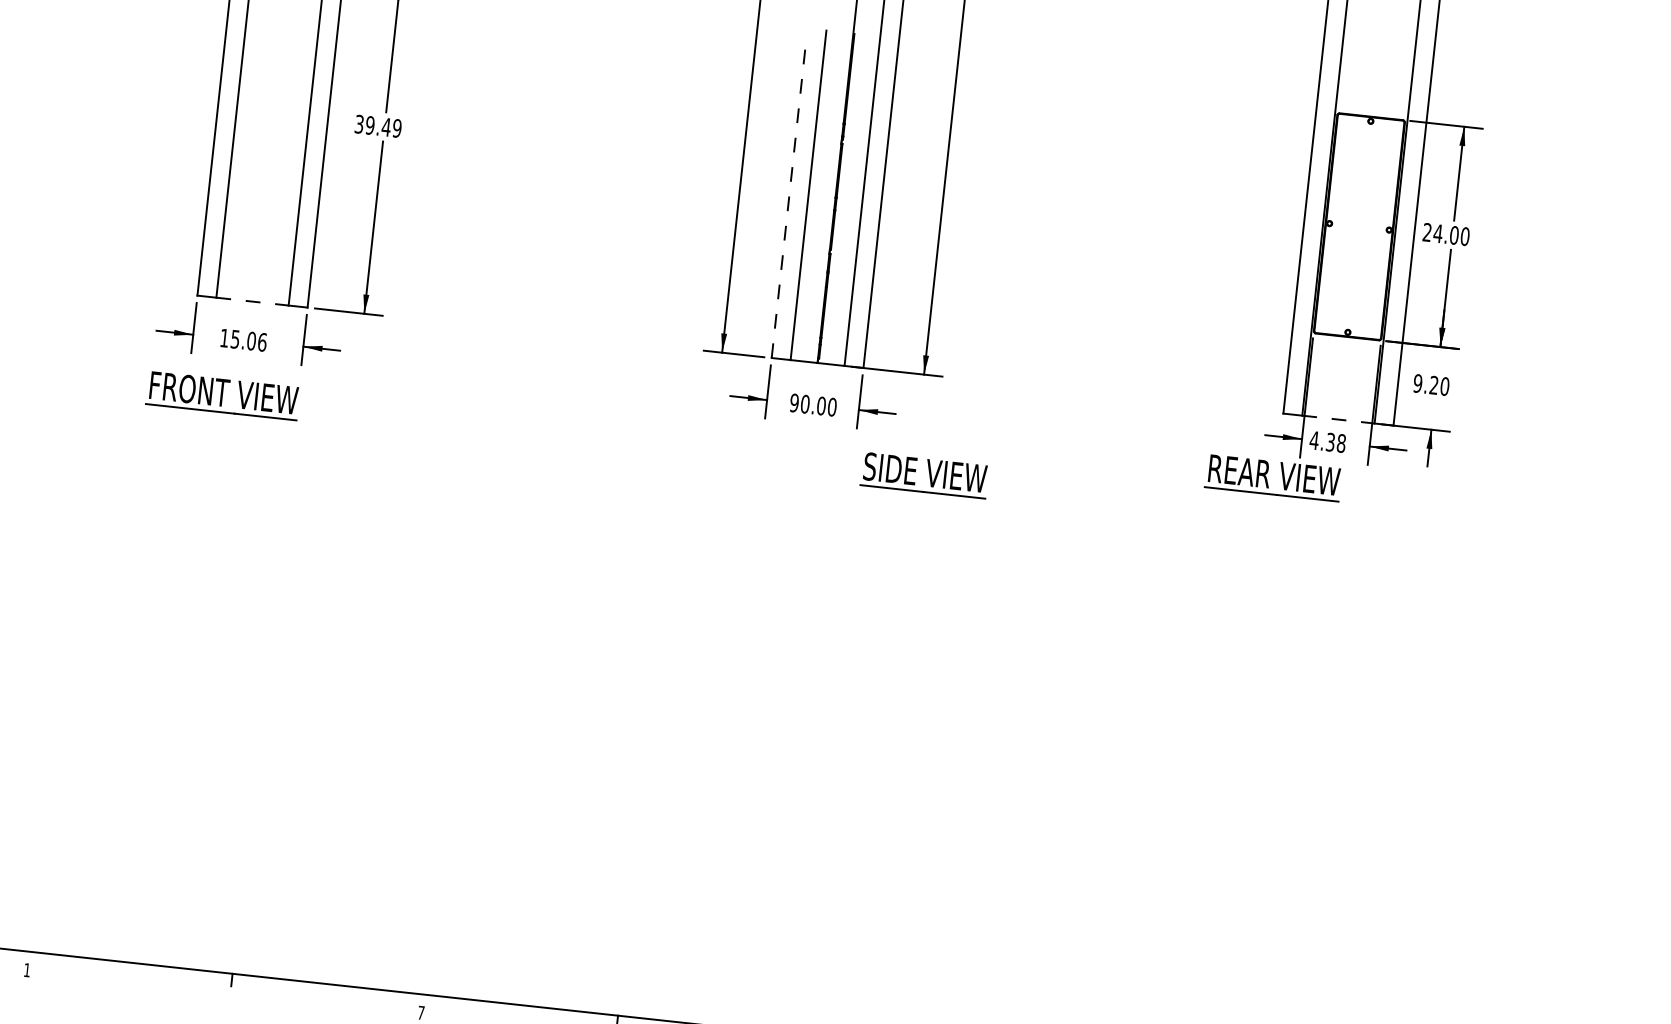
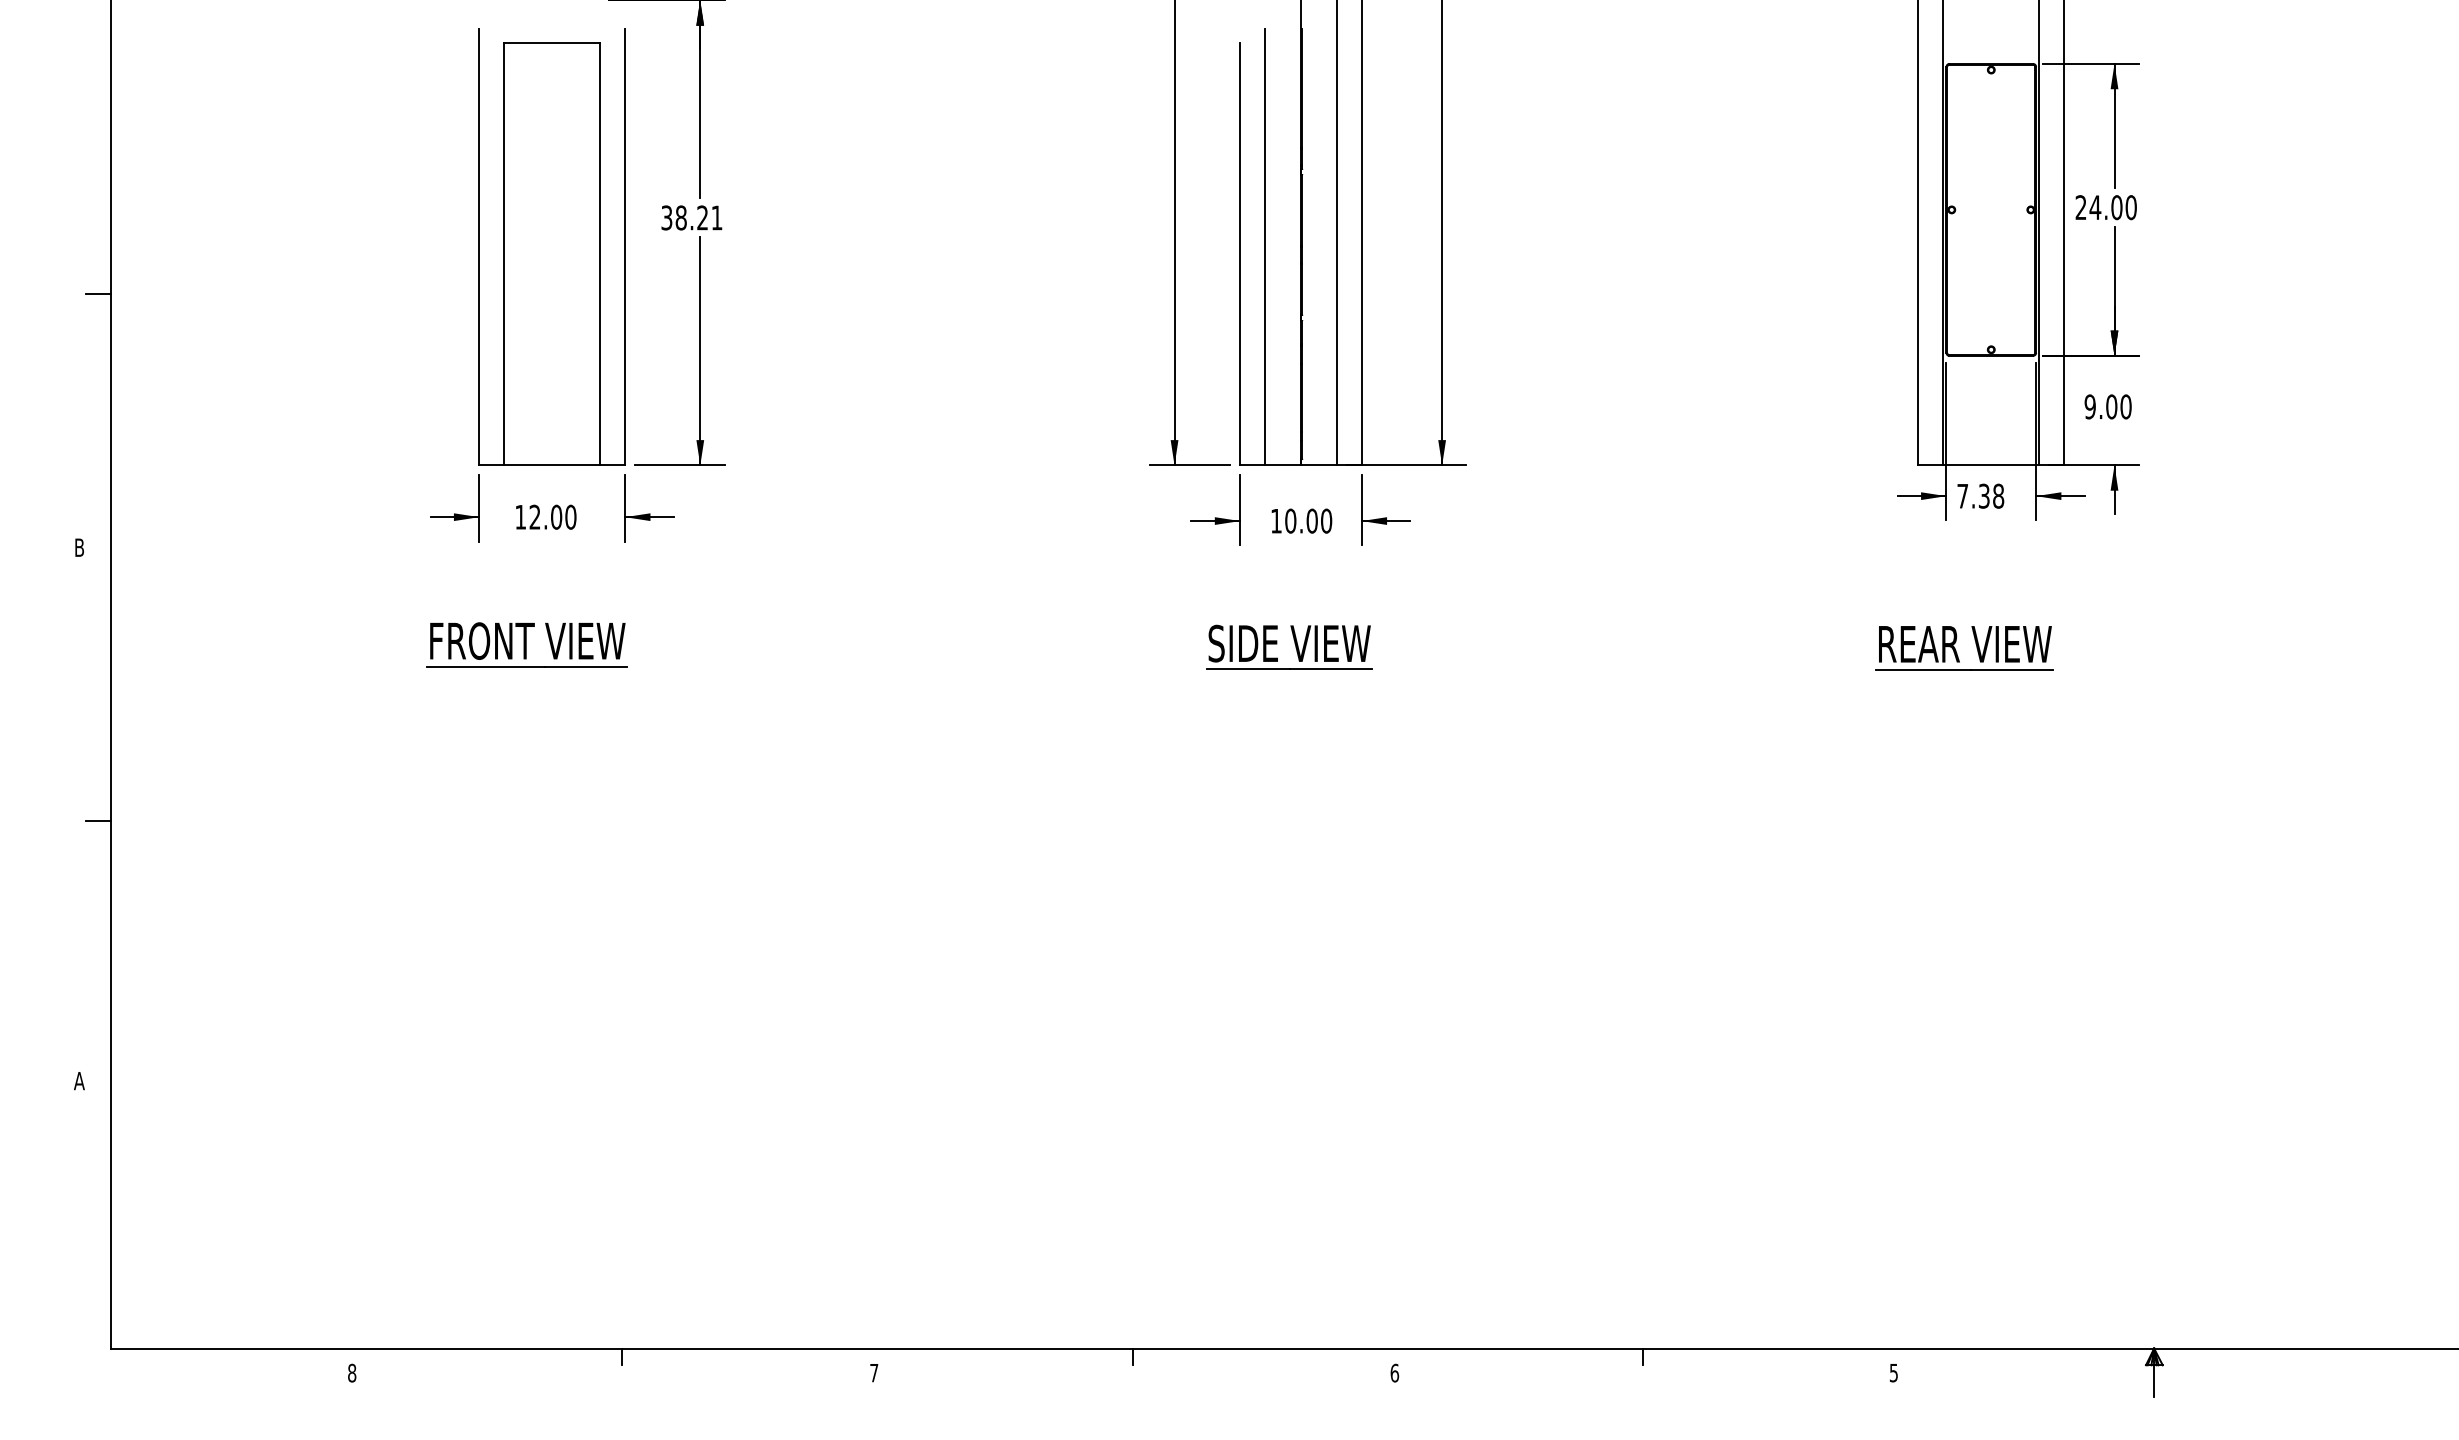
text: (383, 126) -> (698, 217), 39.49 -> 38.21
line: (789, 198) -> (1240, 253), dashed -> solid
line: (252, 301) -> (552, 465), dashed -> solid
text: (248, 340) -> (552, 516), 15.06 -> 12.00
text: (1433, 385) -> (2111, 406), 9.20 -> 9.00
part: (222, 395) -> (526, 644), moved
text: (793, 402) -> (1275, 520), 90.00 -> 10.00
line: (1338, 419) -> (1991, 465), dashed -> solid
text: (1314, 440) -> (1962, 496), 4.38 -> 7.38
part: (924, 474) -> (1289, 646), moved
part: (1267, 479) -> (1956, 650), moved
text: (27, 969) -> (352, 1372), 1 -> 8

